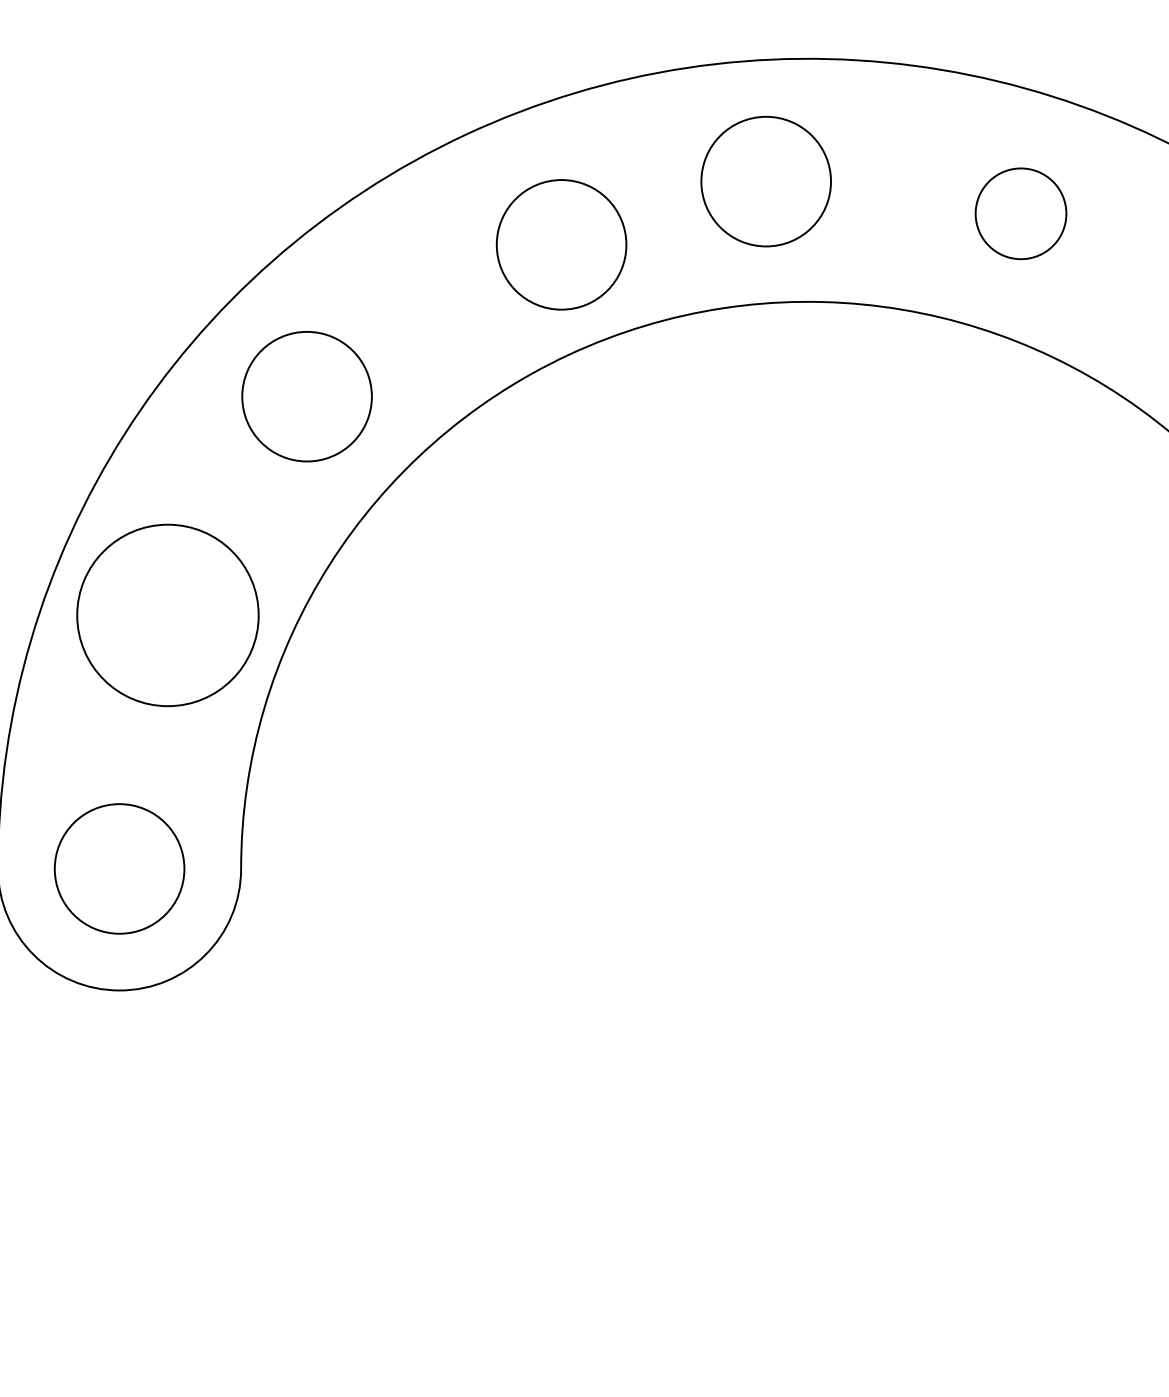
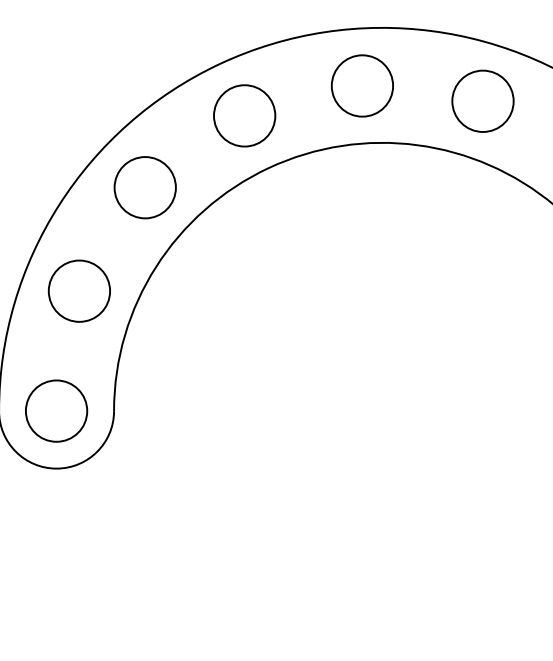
circle: (1019, 212) -> (482, 100), size x1.43
circle: (561, 244) -> (244, 115), moved
circle: (168, 613) -> (79, 290), size x0.71

